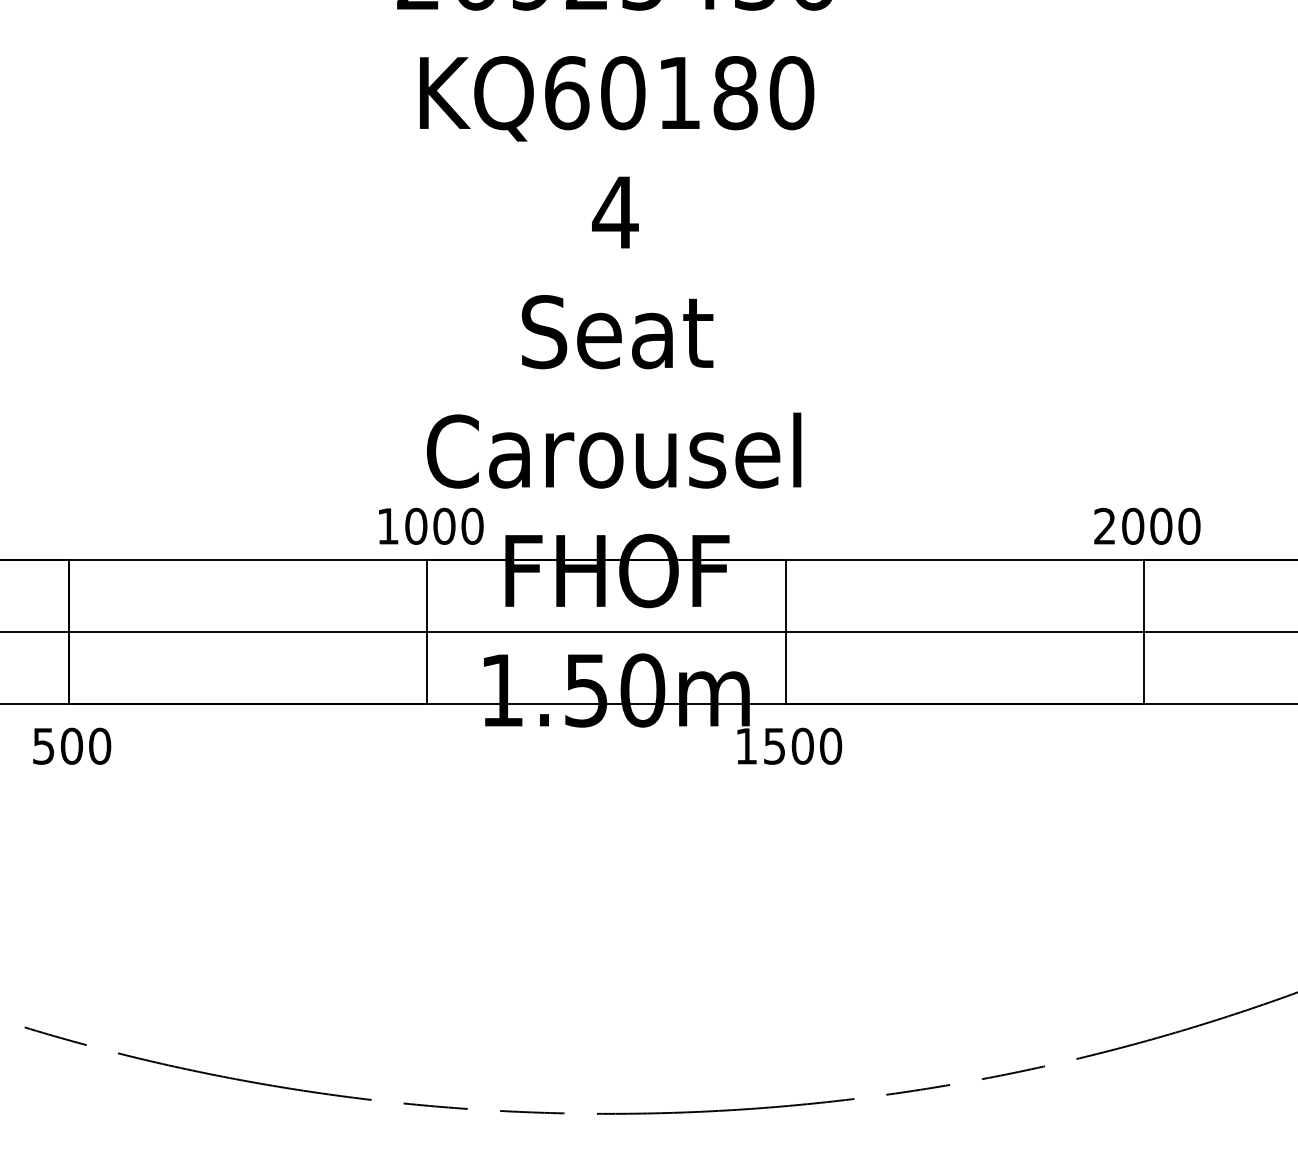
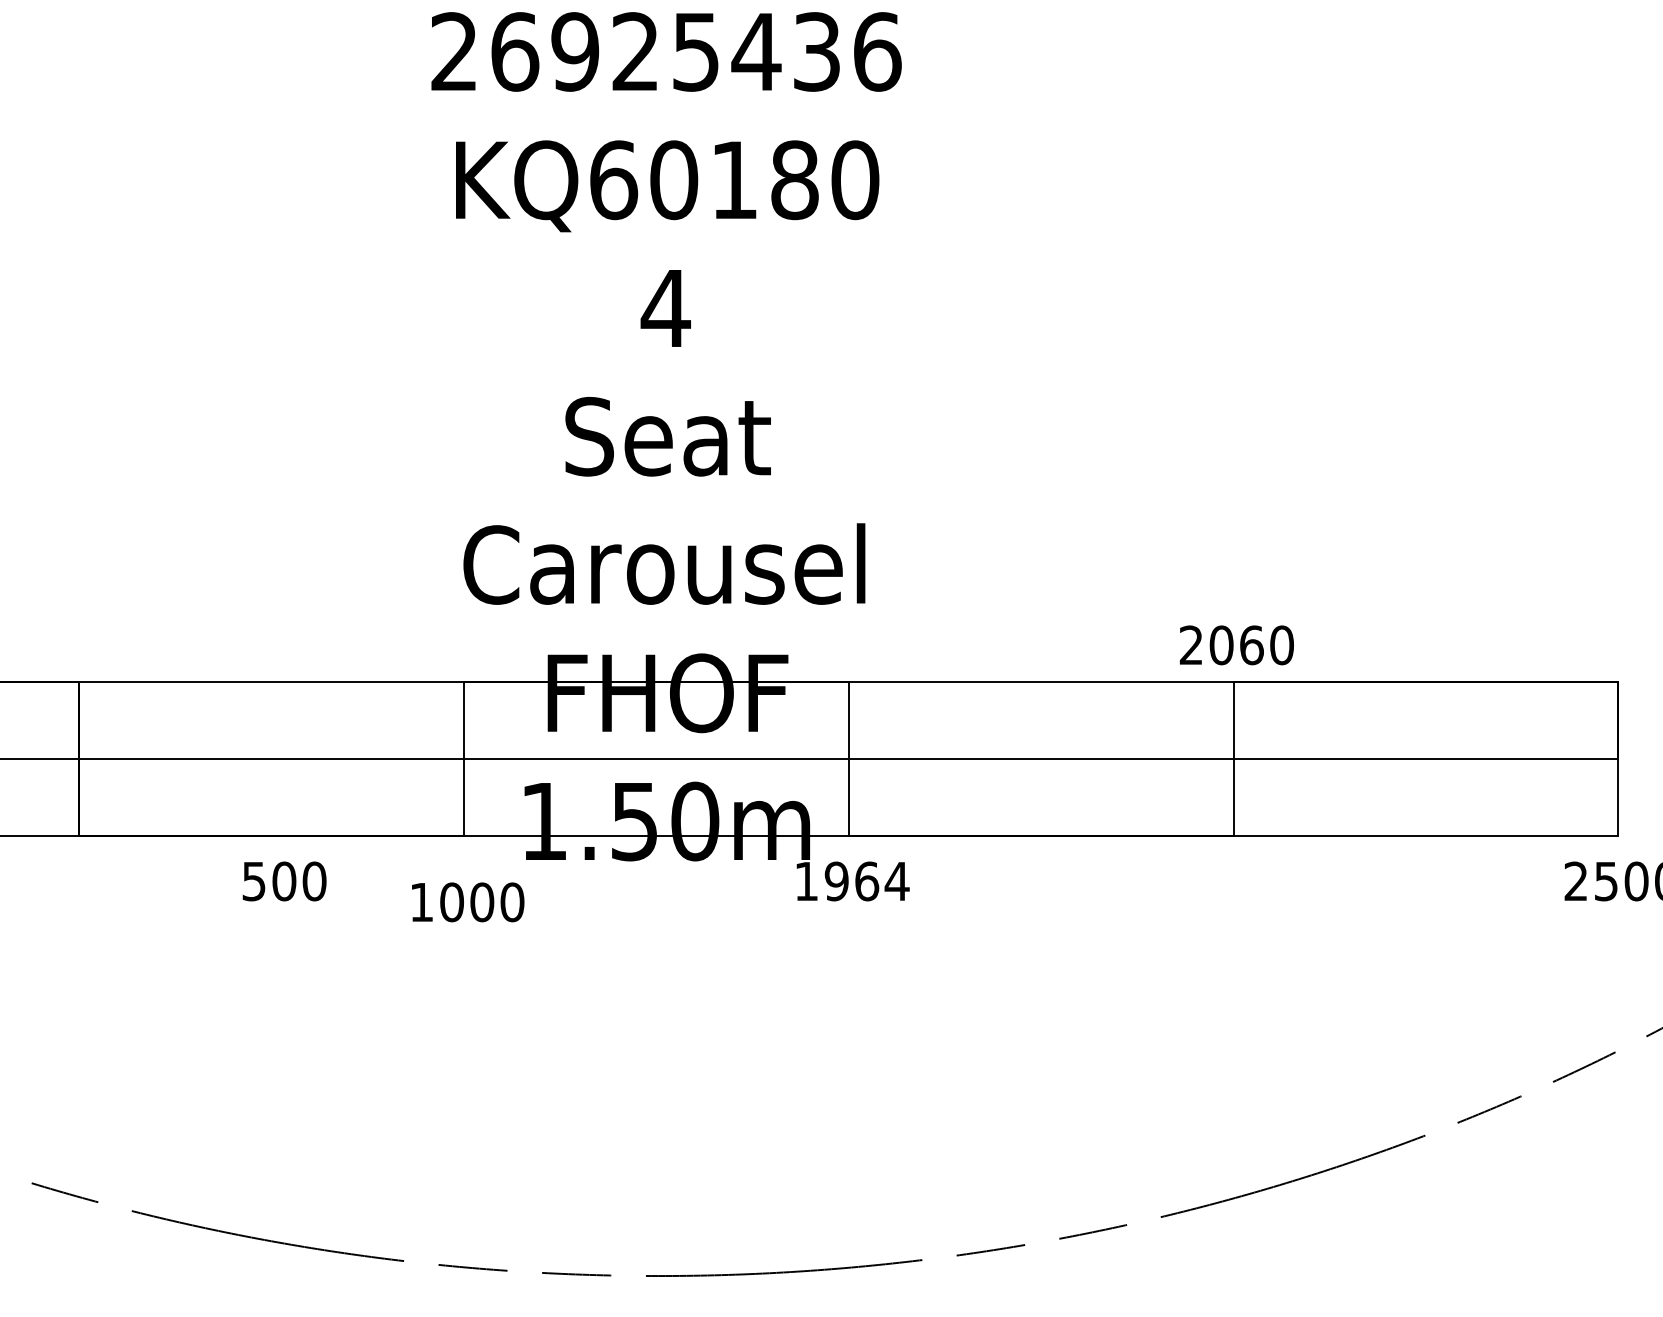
text: (431, 526) -> (468, 902), moved
text: (1160, 526) -> (1251, 645), 2000 -> 2060
text: (72, 746) -> (284, 881), moved
text: (802, 746) -> (866, 881), 1500 -> 1964

